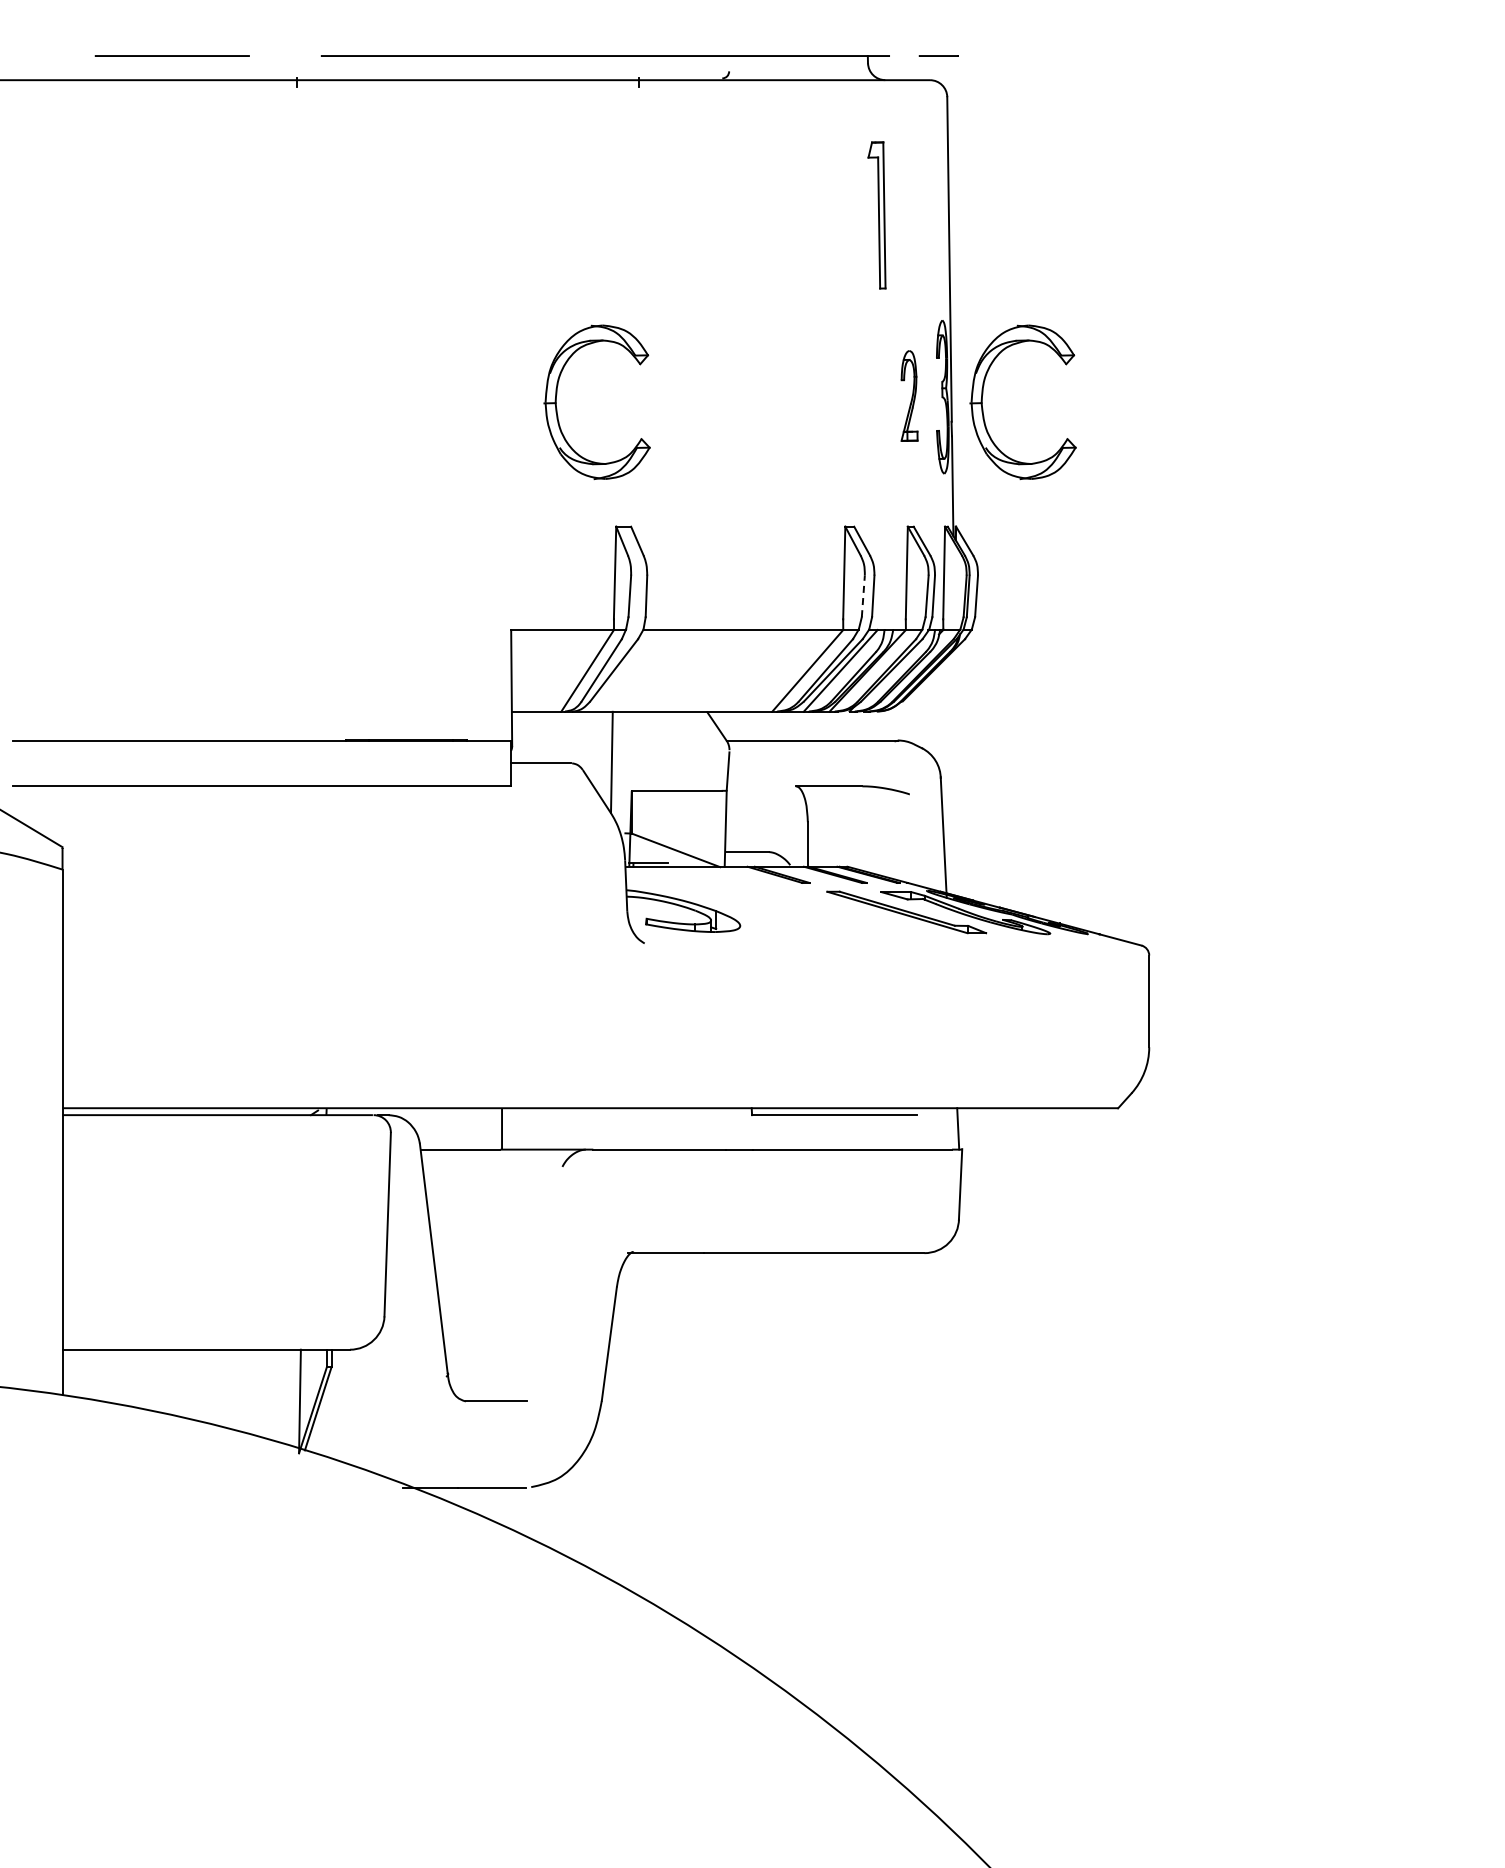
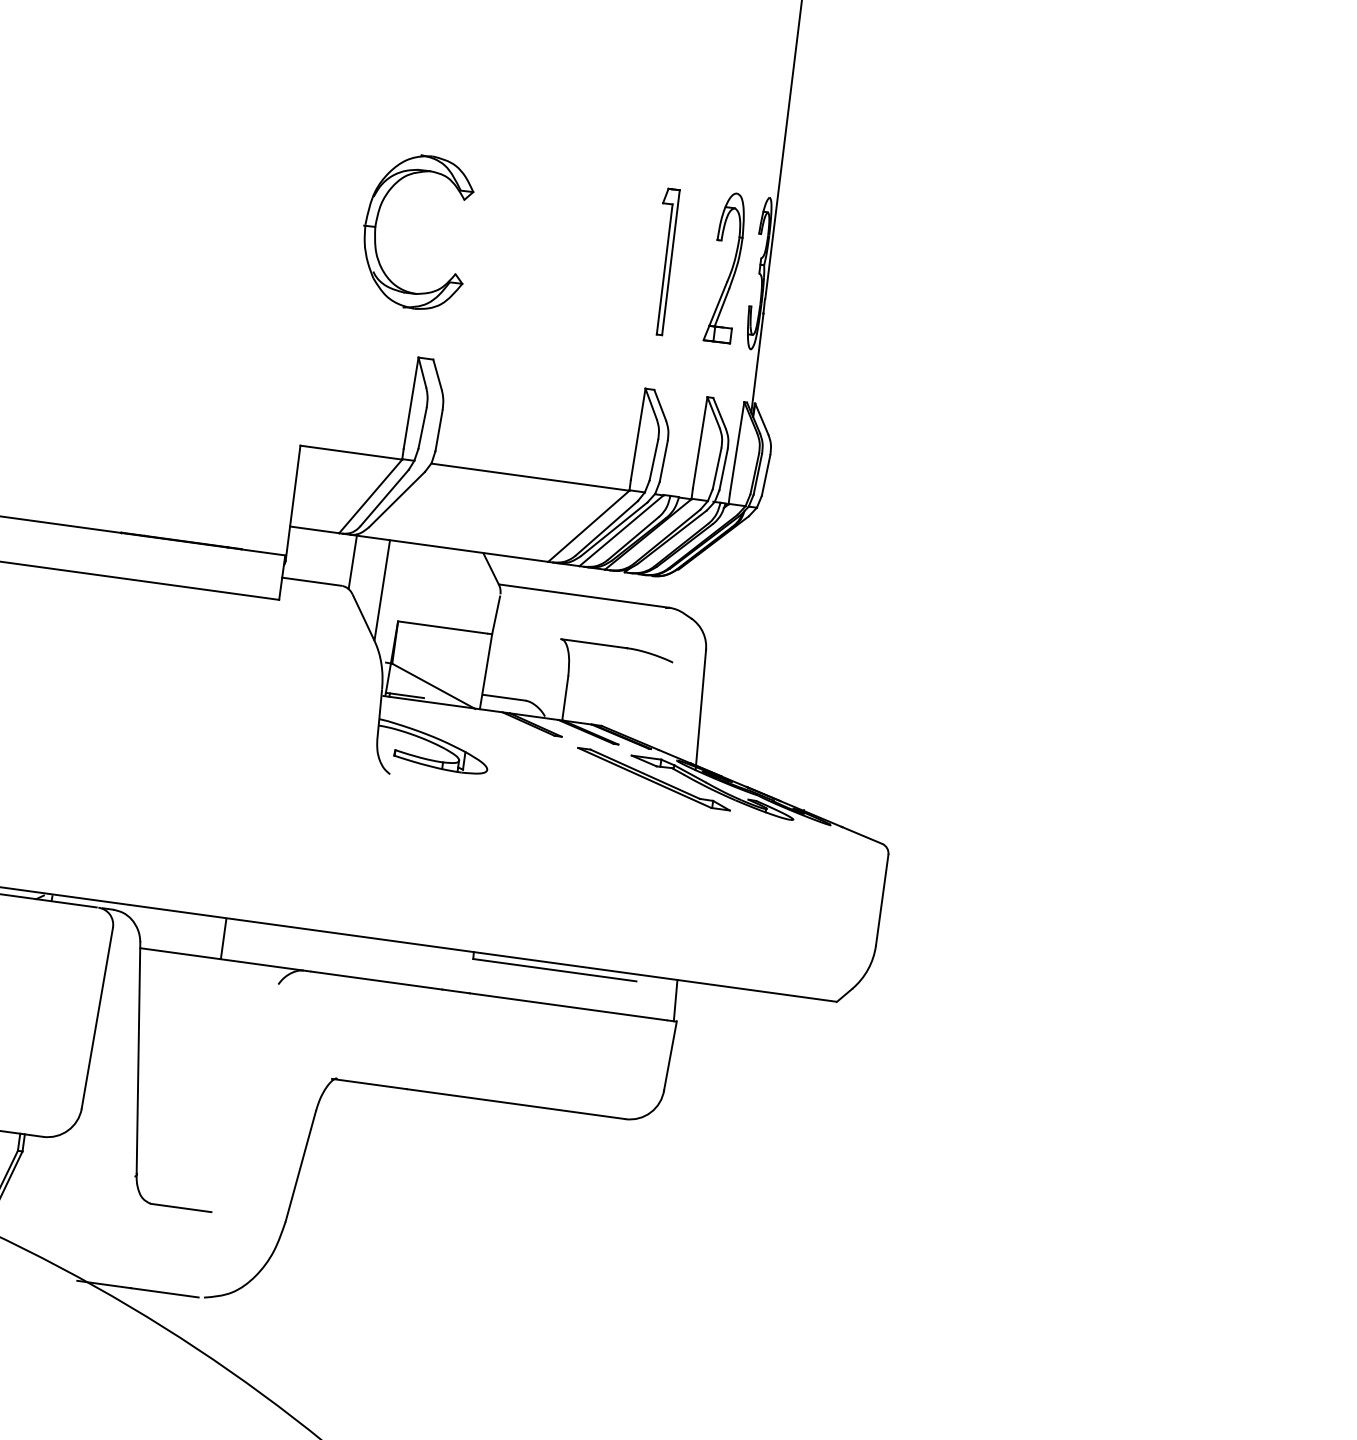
part: (876, 215) -> (663, 261), moved
part: (983, 394) -> (800, 276), removed
part: (909, 395) -> (726, 267), size x1.67
line: (863, 596) -> (654, 460), dashed -> solid
line: (578, 738) -> (352, 562), added

